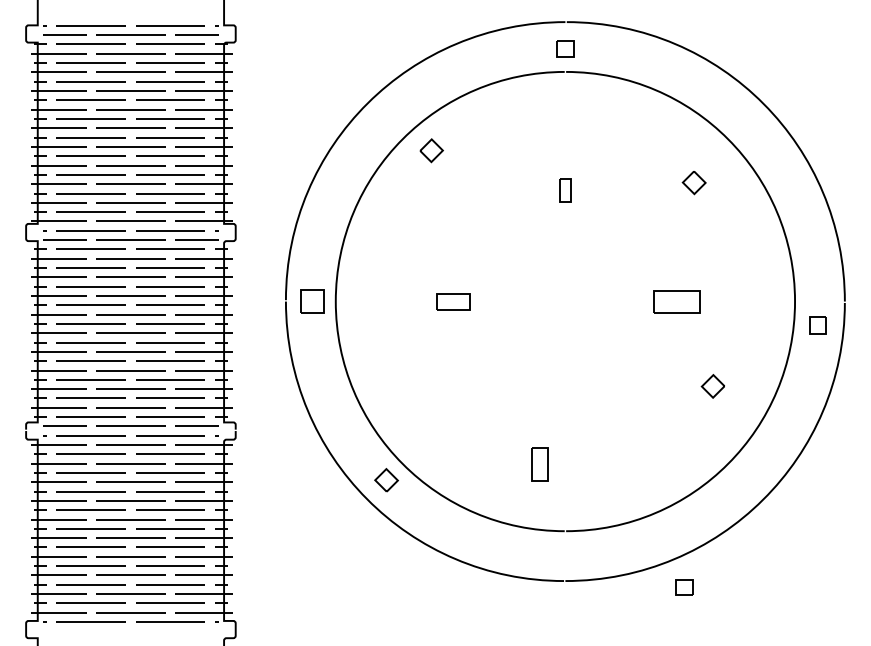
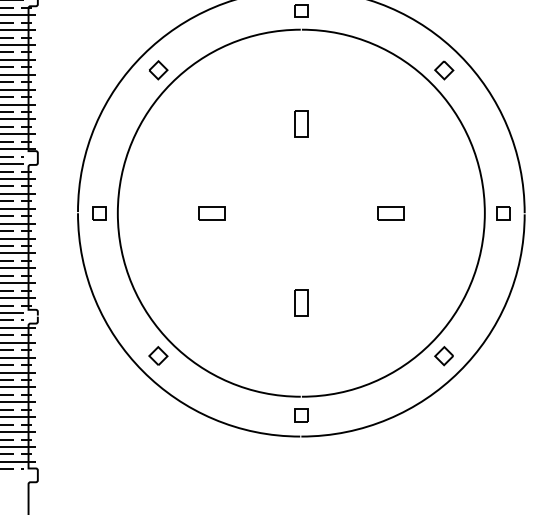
part: (431, 150) -> (158, 70), moved
part: (693, 183) -> (443, 70), moved
part: (564, 189) -> (300, 123), size x1.43
part: (312, 301) -> (99, 213), size x0.71
part: (676, 301) -> (390, 213), size x0.71
part: (817, 325) -> (502, 213), moved
part: (712, 386) -> (443, 356), moved
part: (539, 464) -> (300, 302), moved
part: (684, 587) -> (301, 415), moved

